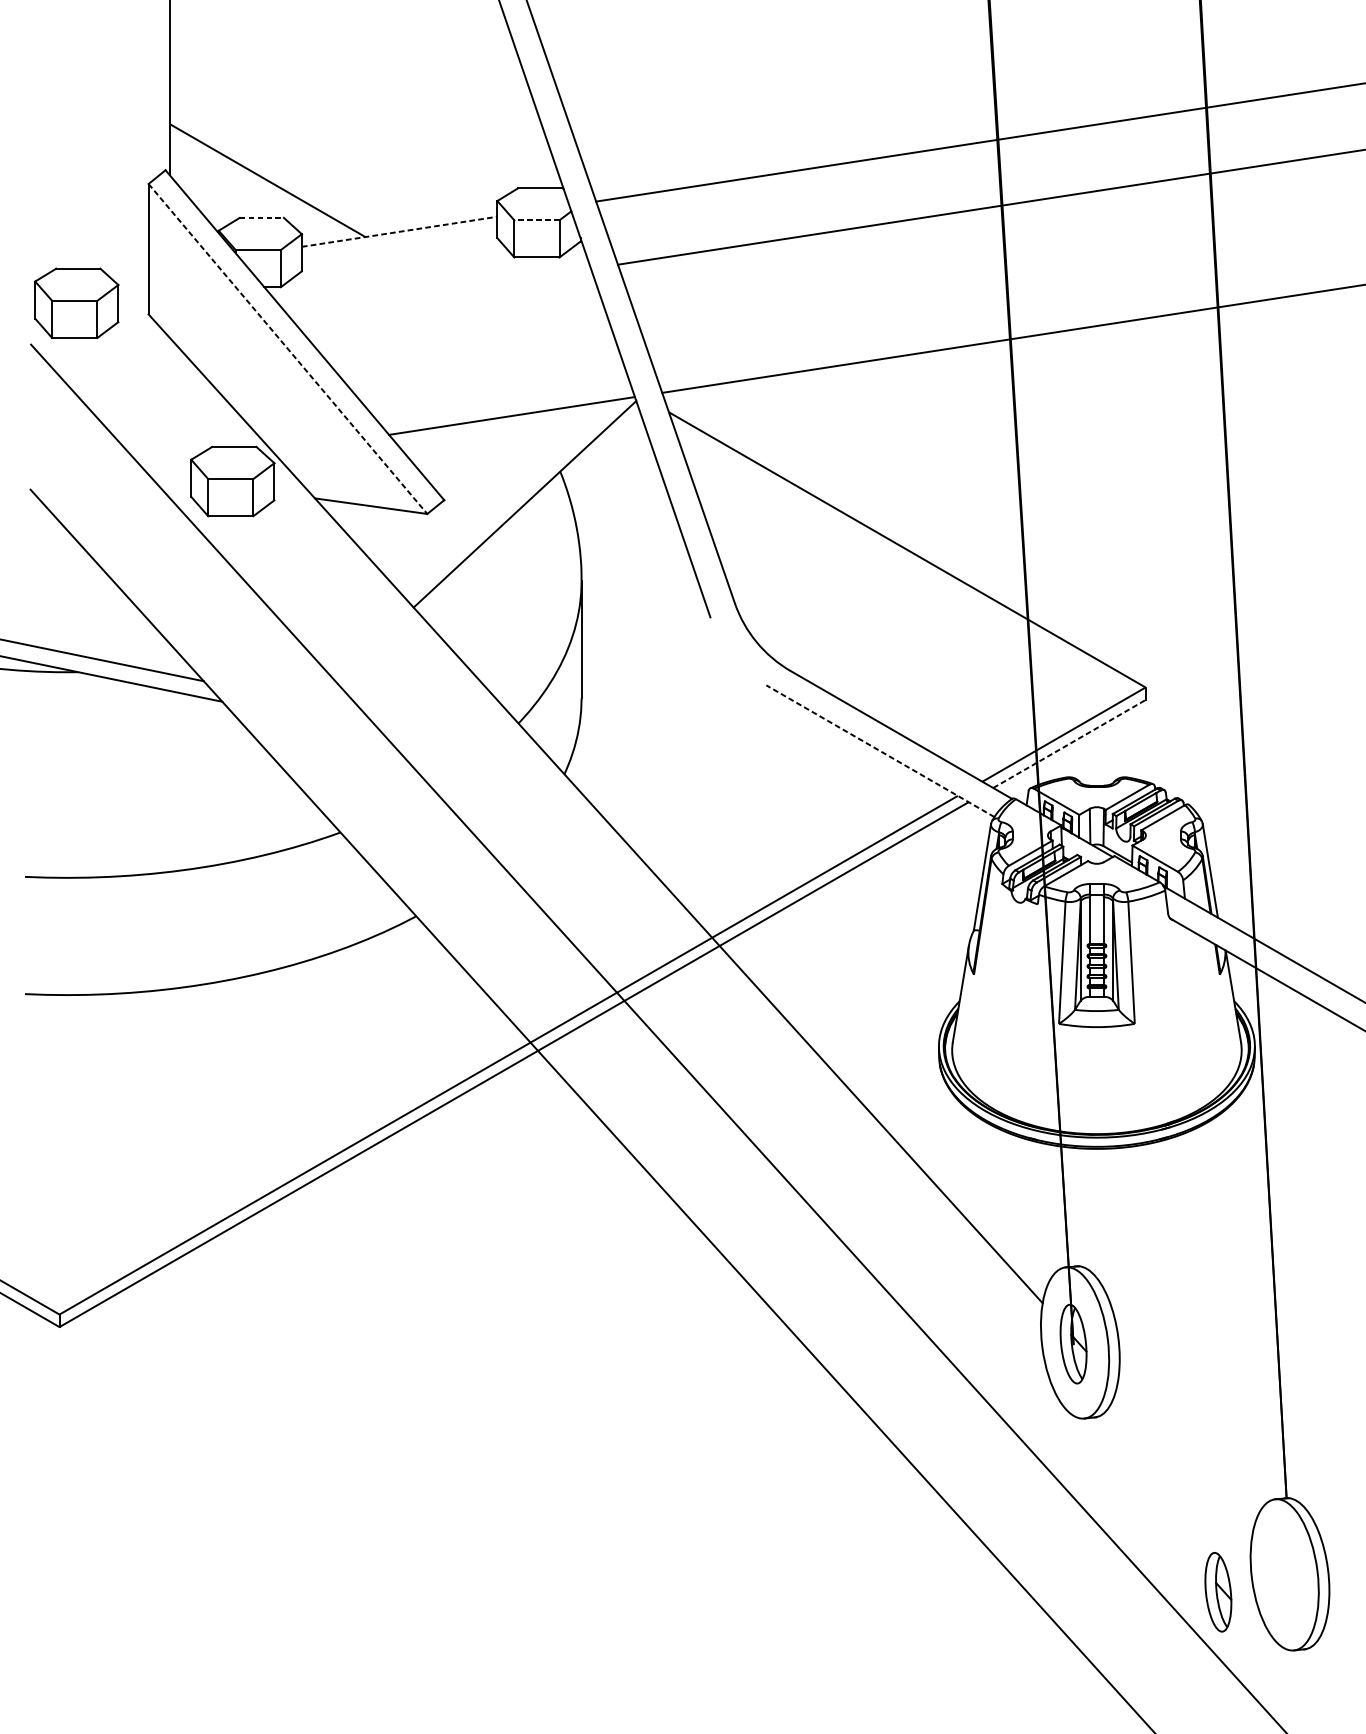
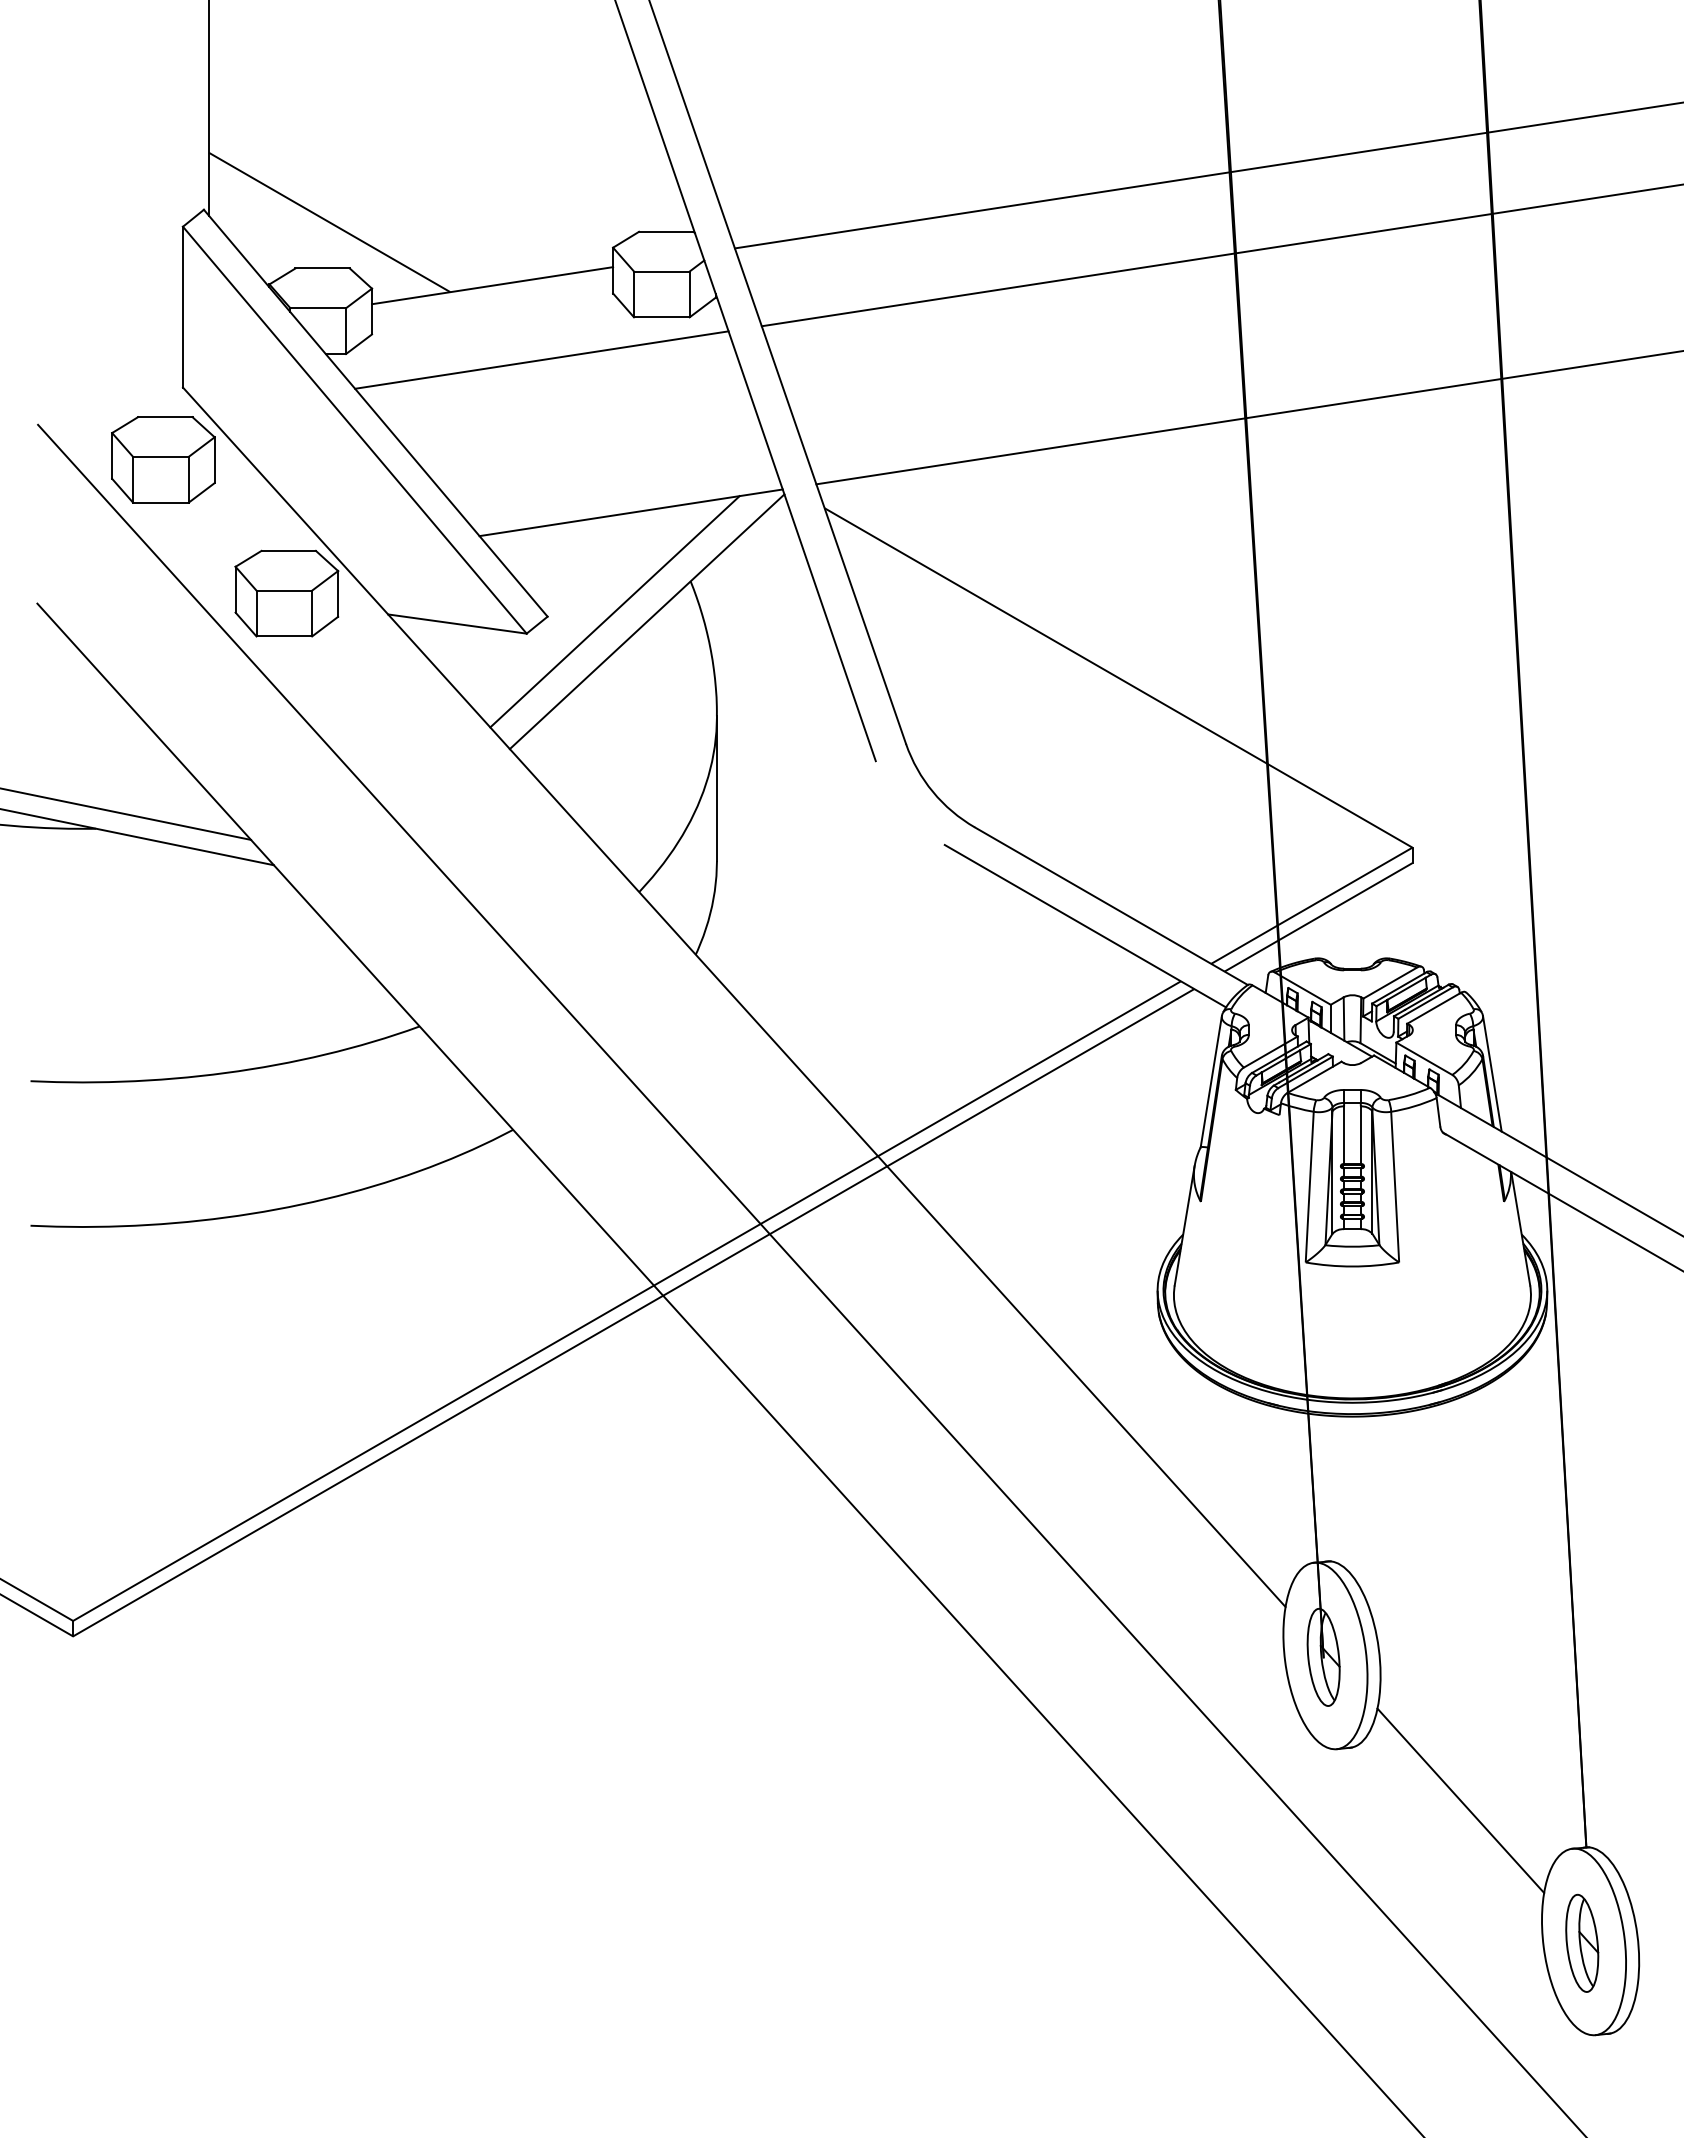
line: (262, 217) -> (323, 268), dashed -> solid
line: (536, 220) -> (661, 271), dashed -> solid
line: (399, 231) -> (492, 285), dashed -> solid
line: (439, 291) -> (541, 359), added
part: (76, 303) -> (163, 459), moved
line: (288, 349) -> (355, 430), dashed -> solid
line: (498, 496) -> (614, 611), added
line: (1070, 744) -> (1319, 917), dashed -> solid
line: (880, 750) -> (1085, 925), dashed -> solid
line: (1184, 1460) -> (1460, 1800), added
part: (1218, 1591) -> (1582, 1942), moved

